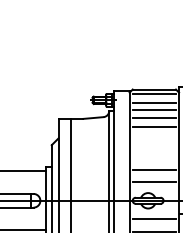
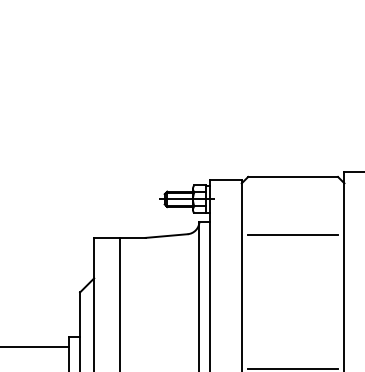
line: (153, 93) -> (291, 185), removed
line: (153, 103) -> (291, 205), removed
line: (153, 110) -> (291, 220), removed
line: (153, 126) -> (291, 253), removed
line: (153, 169) -> (291, 342), removed

